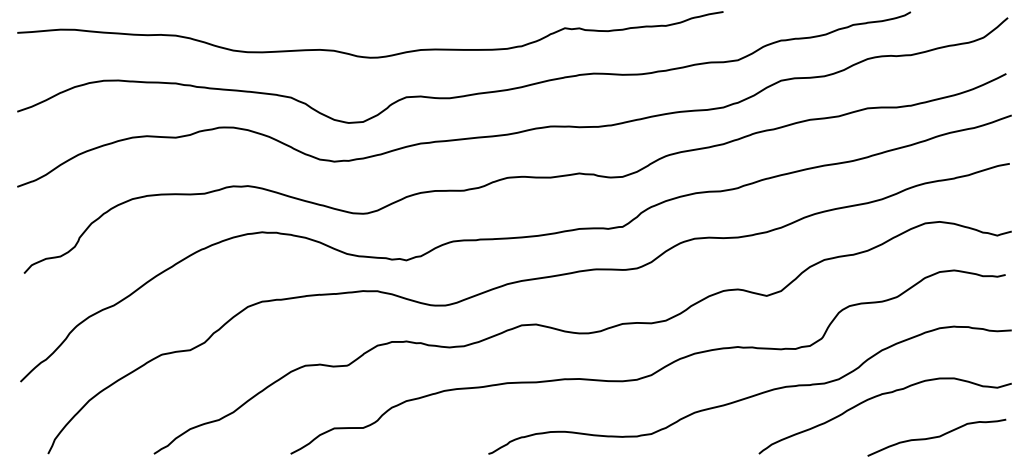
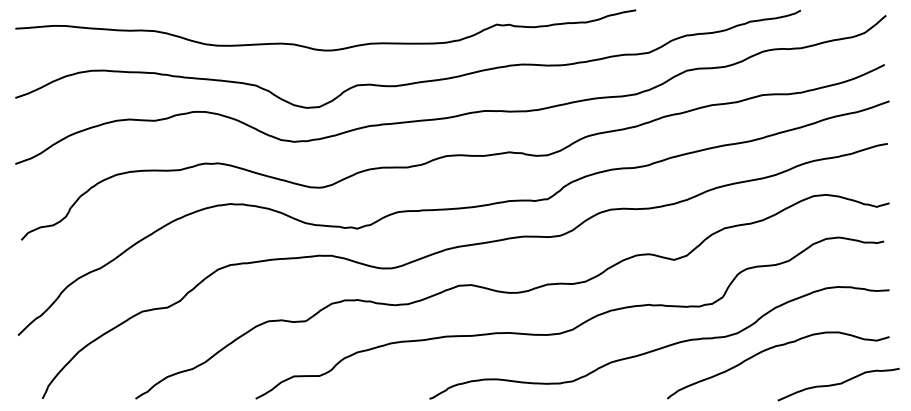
curve: (936, 437) -> (838, 384), moved

